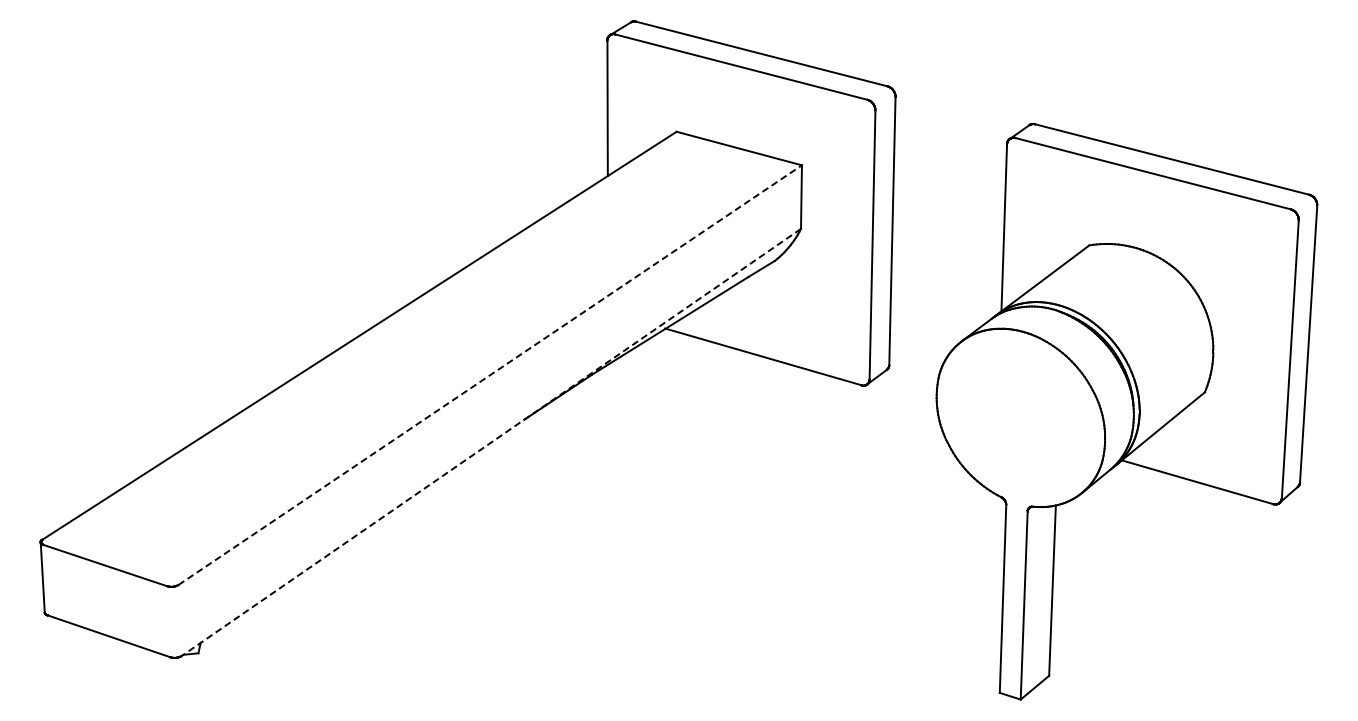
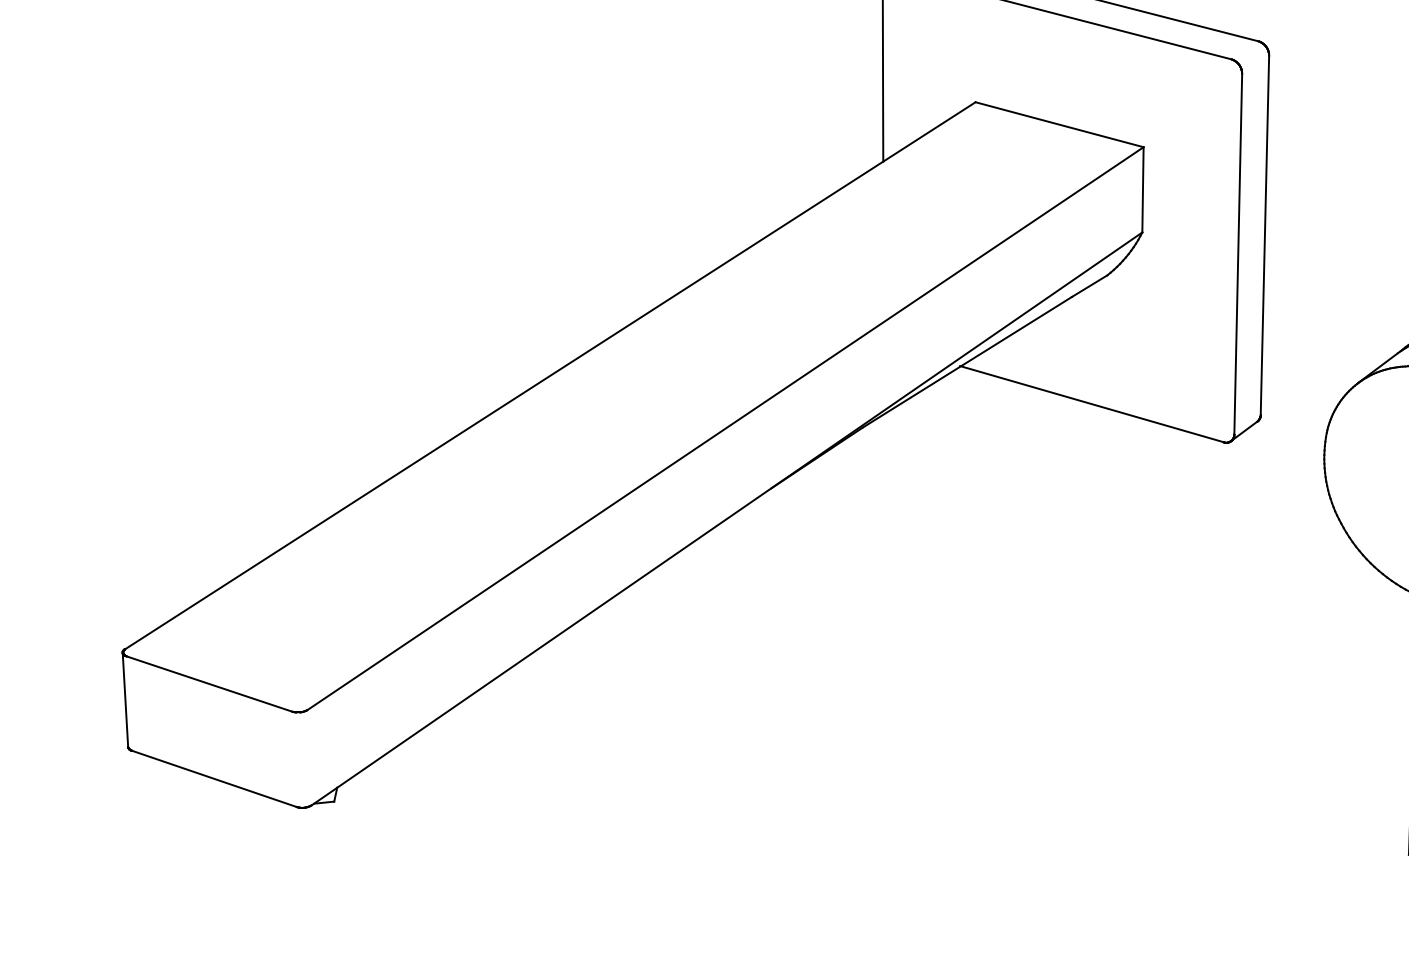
line: (490, 375) -> (725, 429), dashed -> solid
line: (490, 442) -> (725, 518), dashed -> solid

